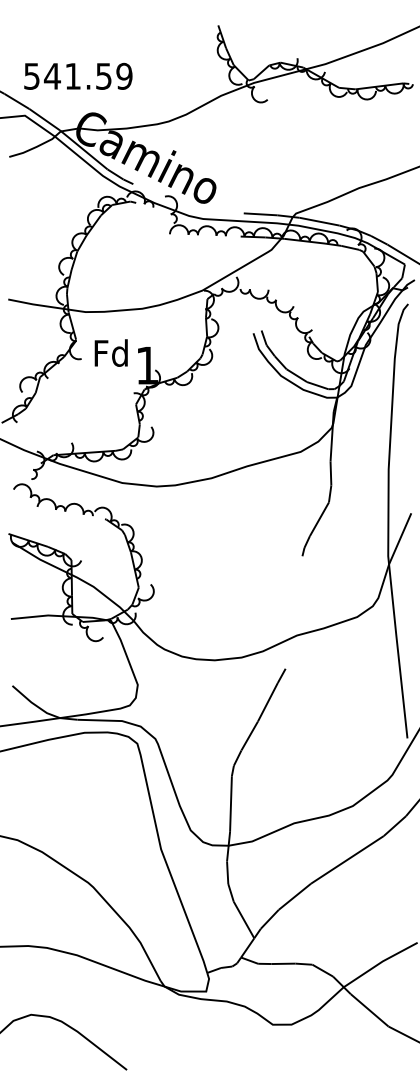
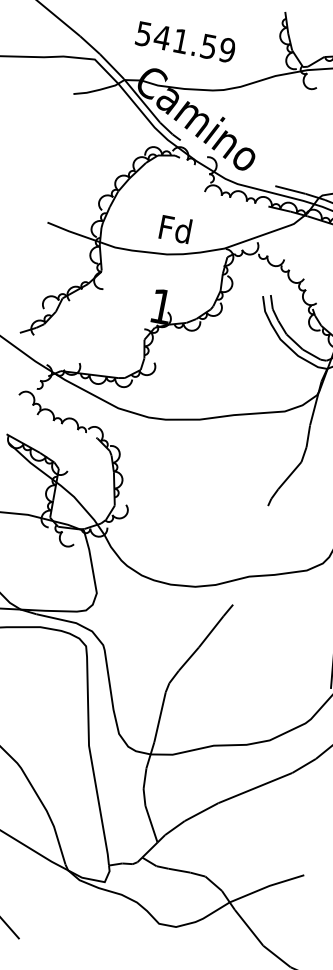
text: (78, 75) -> (186, 41), moved
text: (110, 352) -> (174, 228), moved

